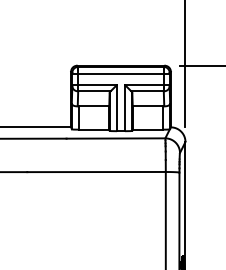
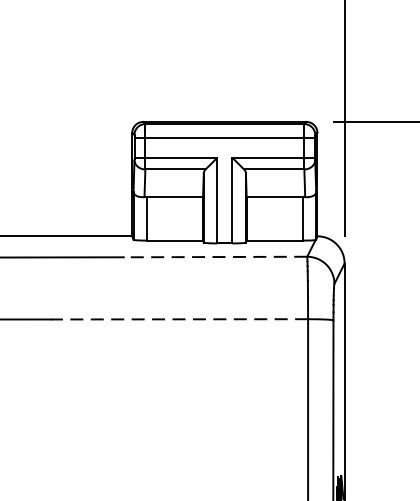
line: (115, 138) -> (214, 257), solid -> dashed
line: (96, 172) -> (179, 320), solid -> dashed

